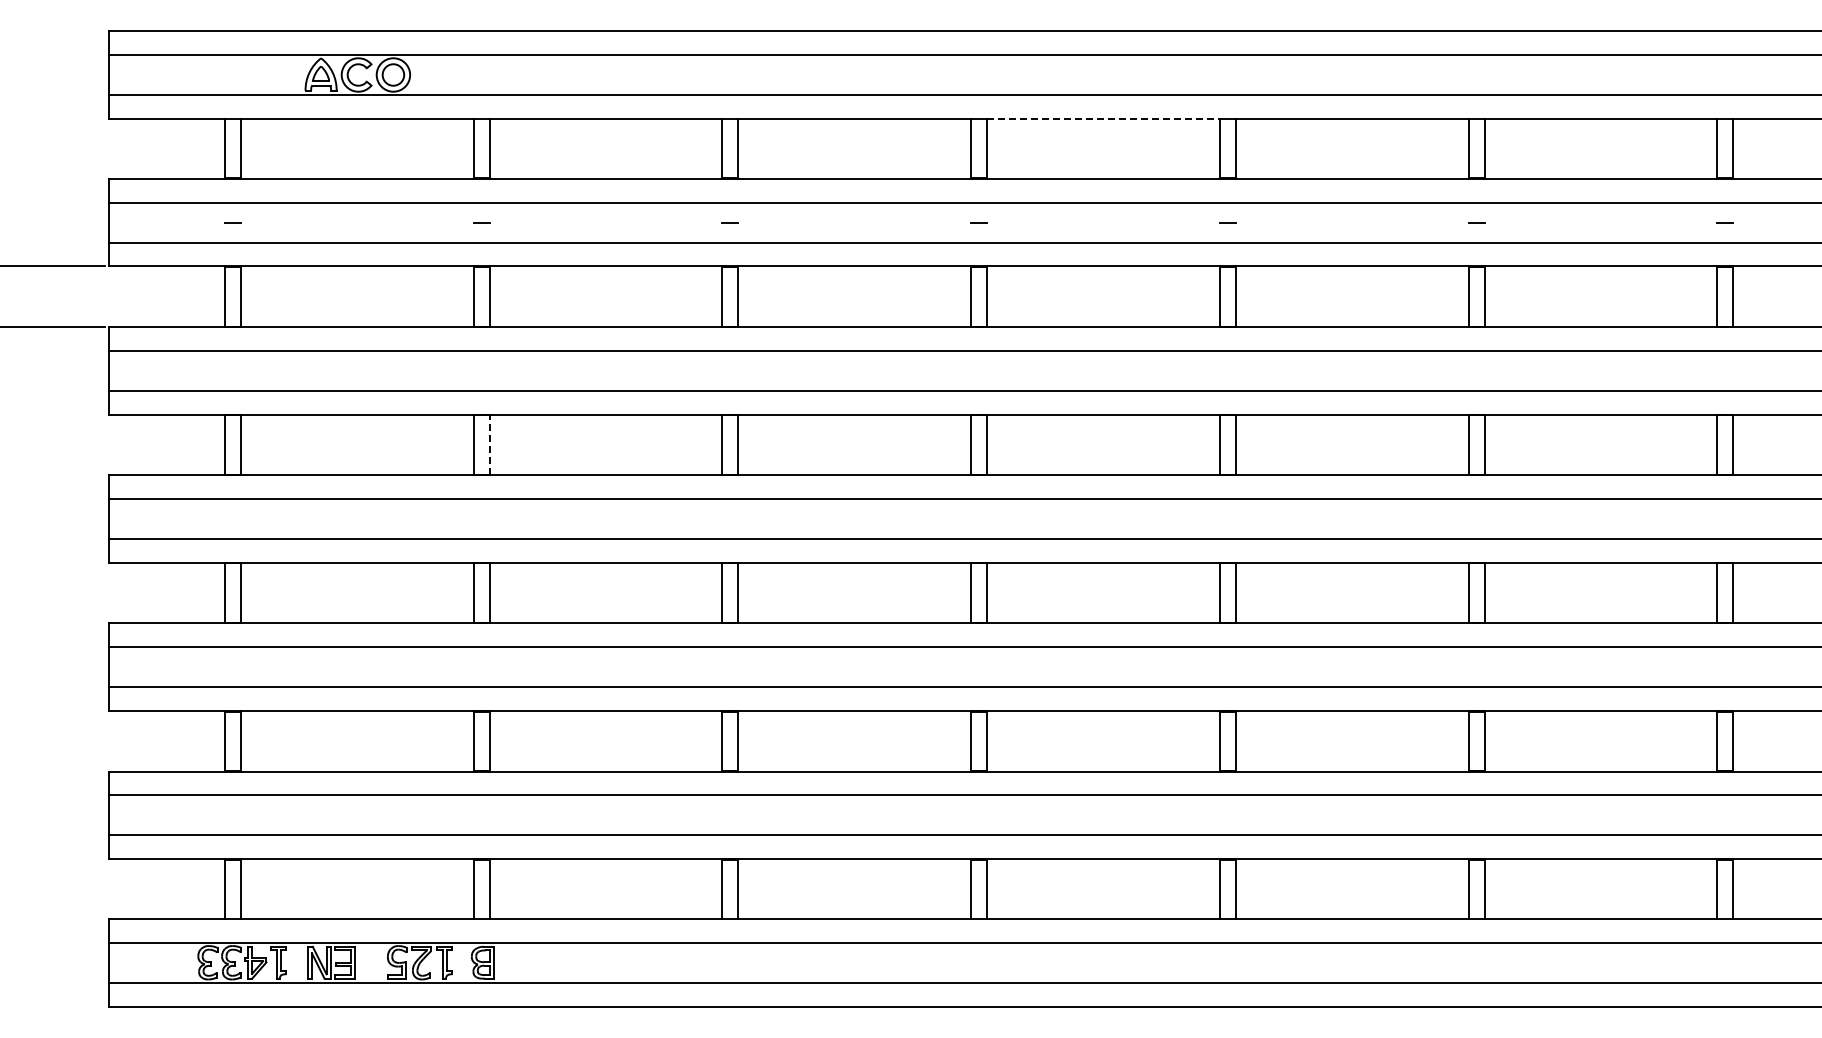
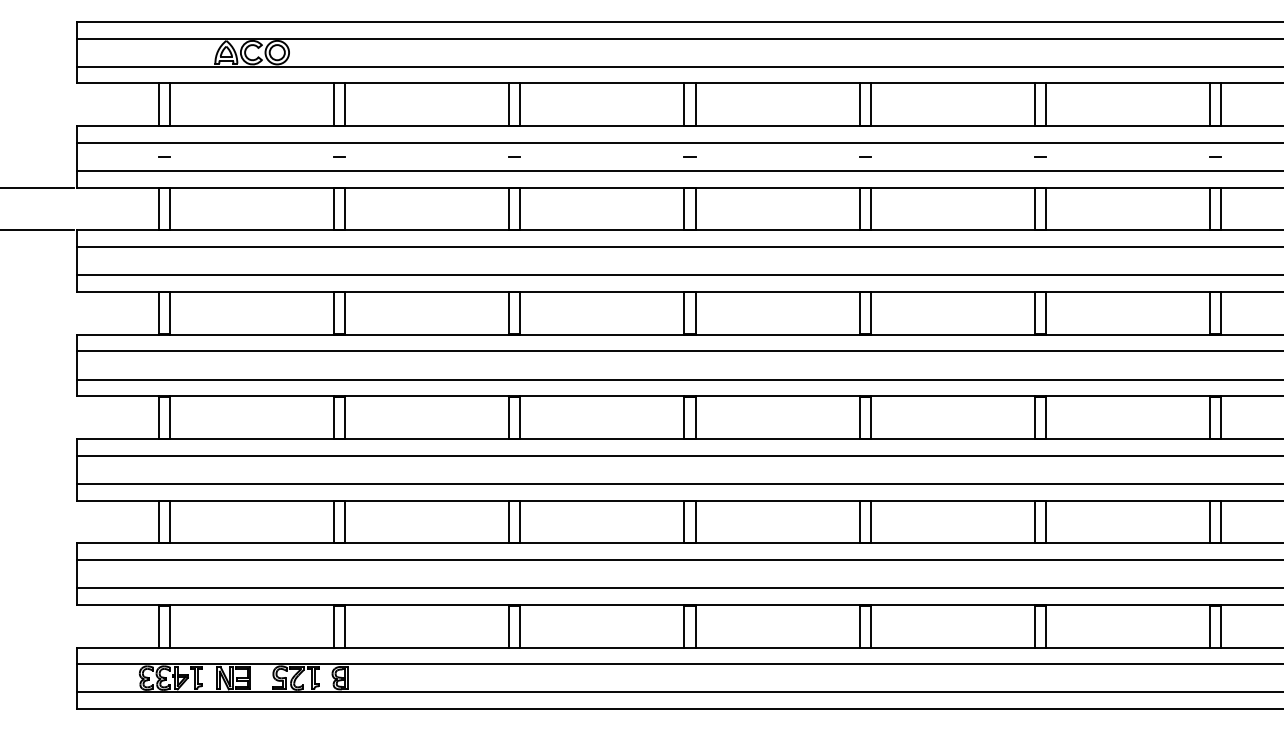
line: (1104, 118) -> (778, 83), dashed -> solid
line: (489, 444) -> (345, 313), dashed -> solid

